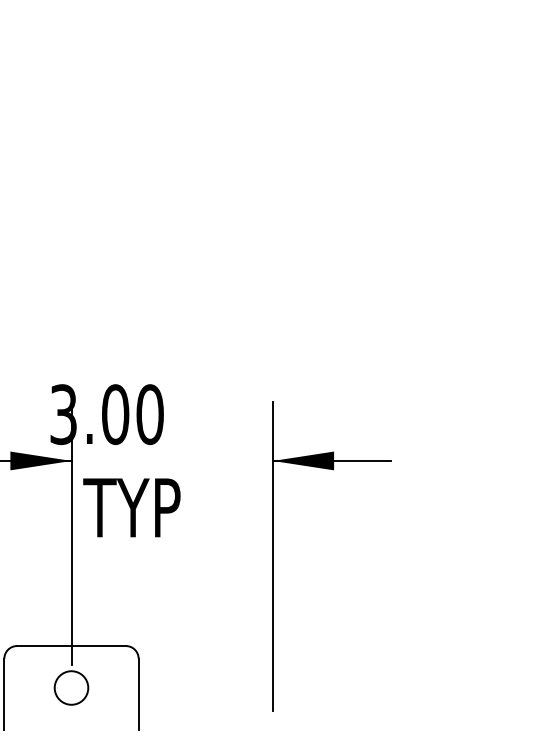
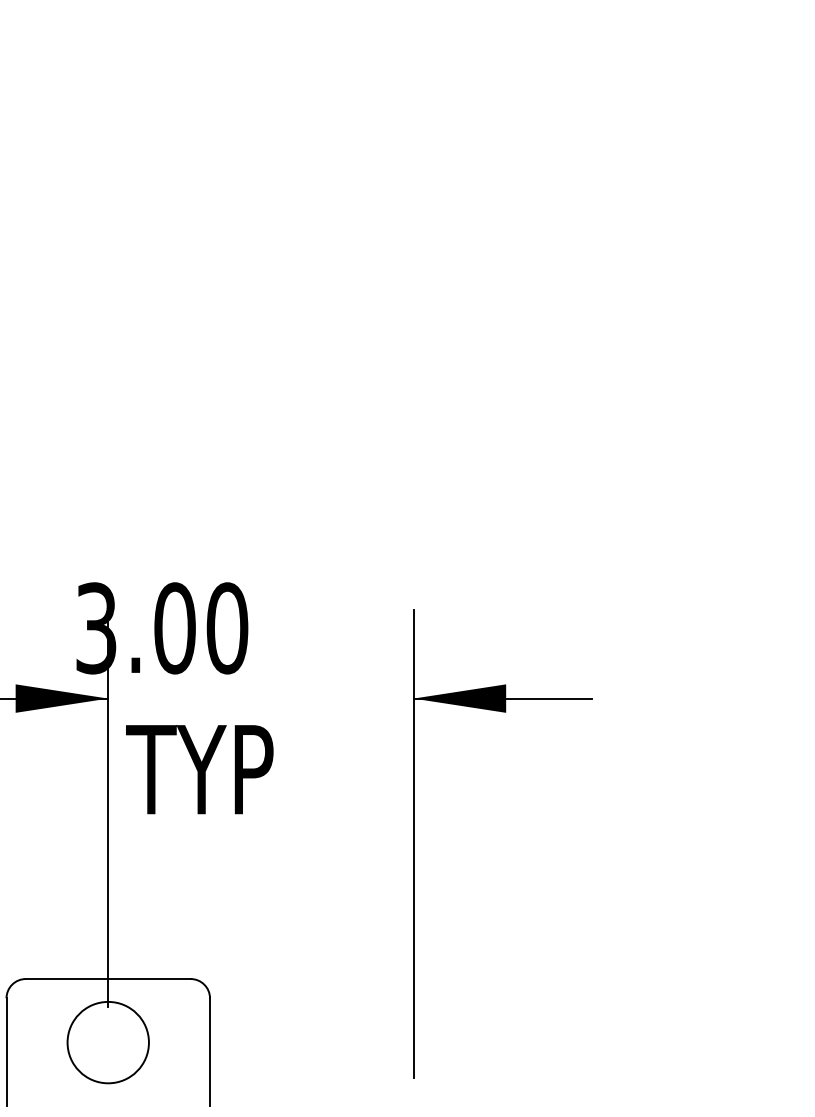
circle: (71, 687) -> (108, 1041), size x1.6

